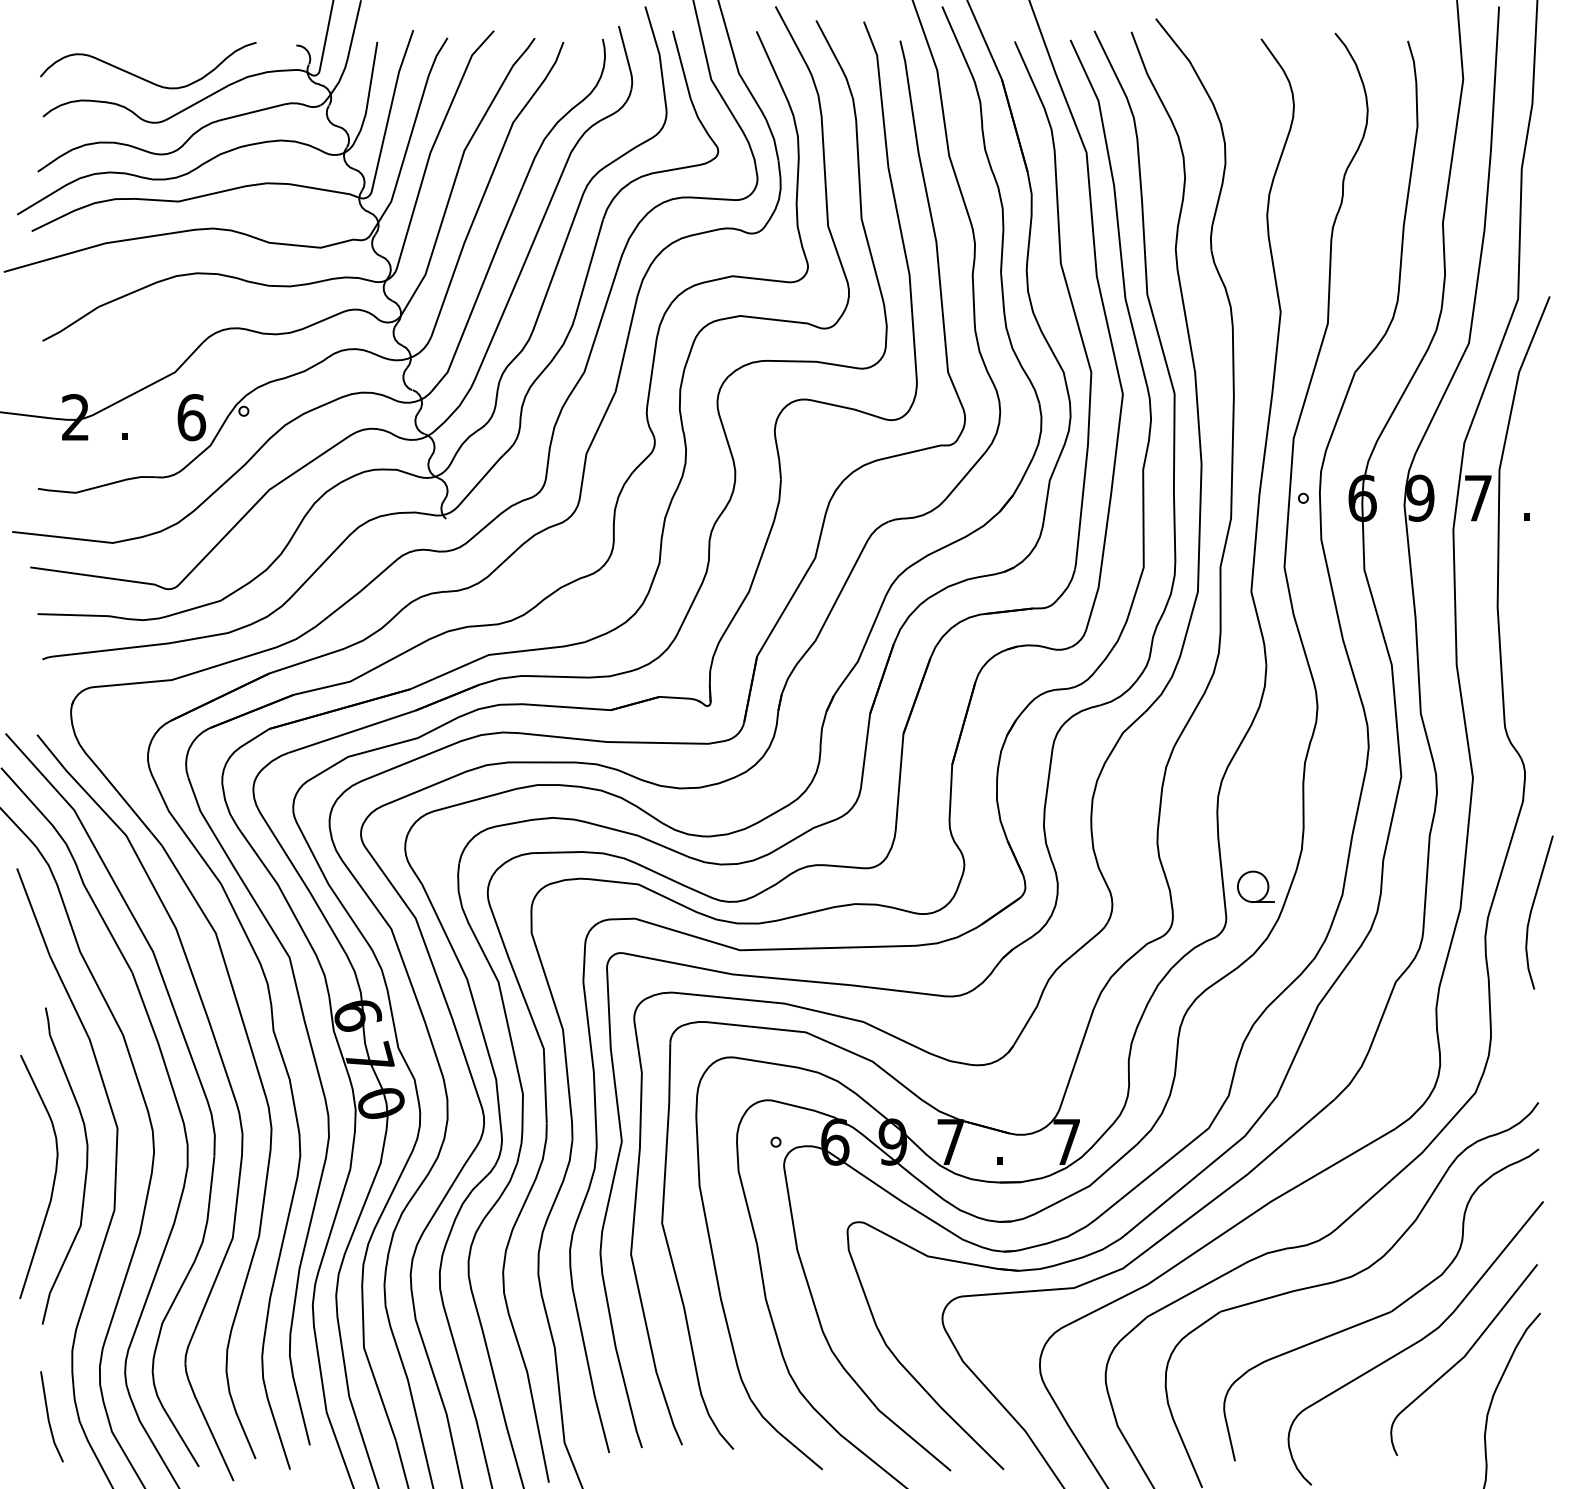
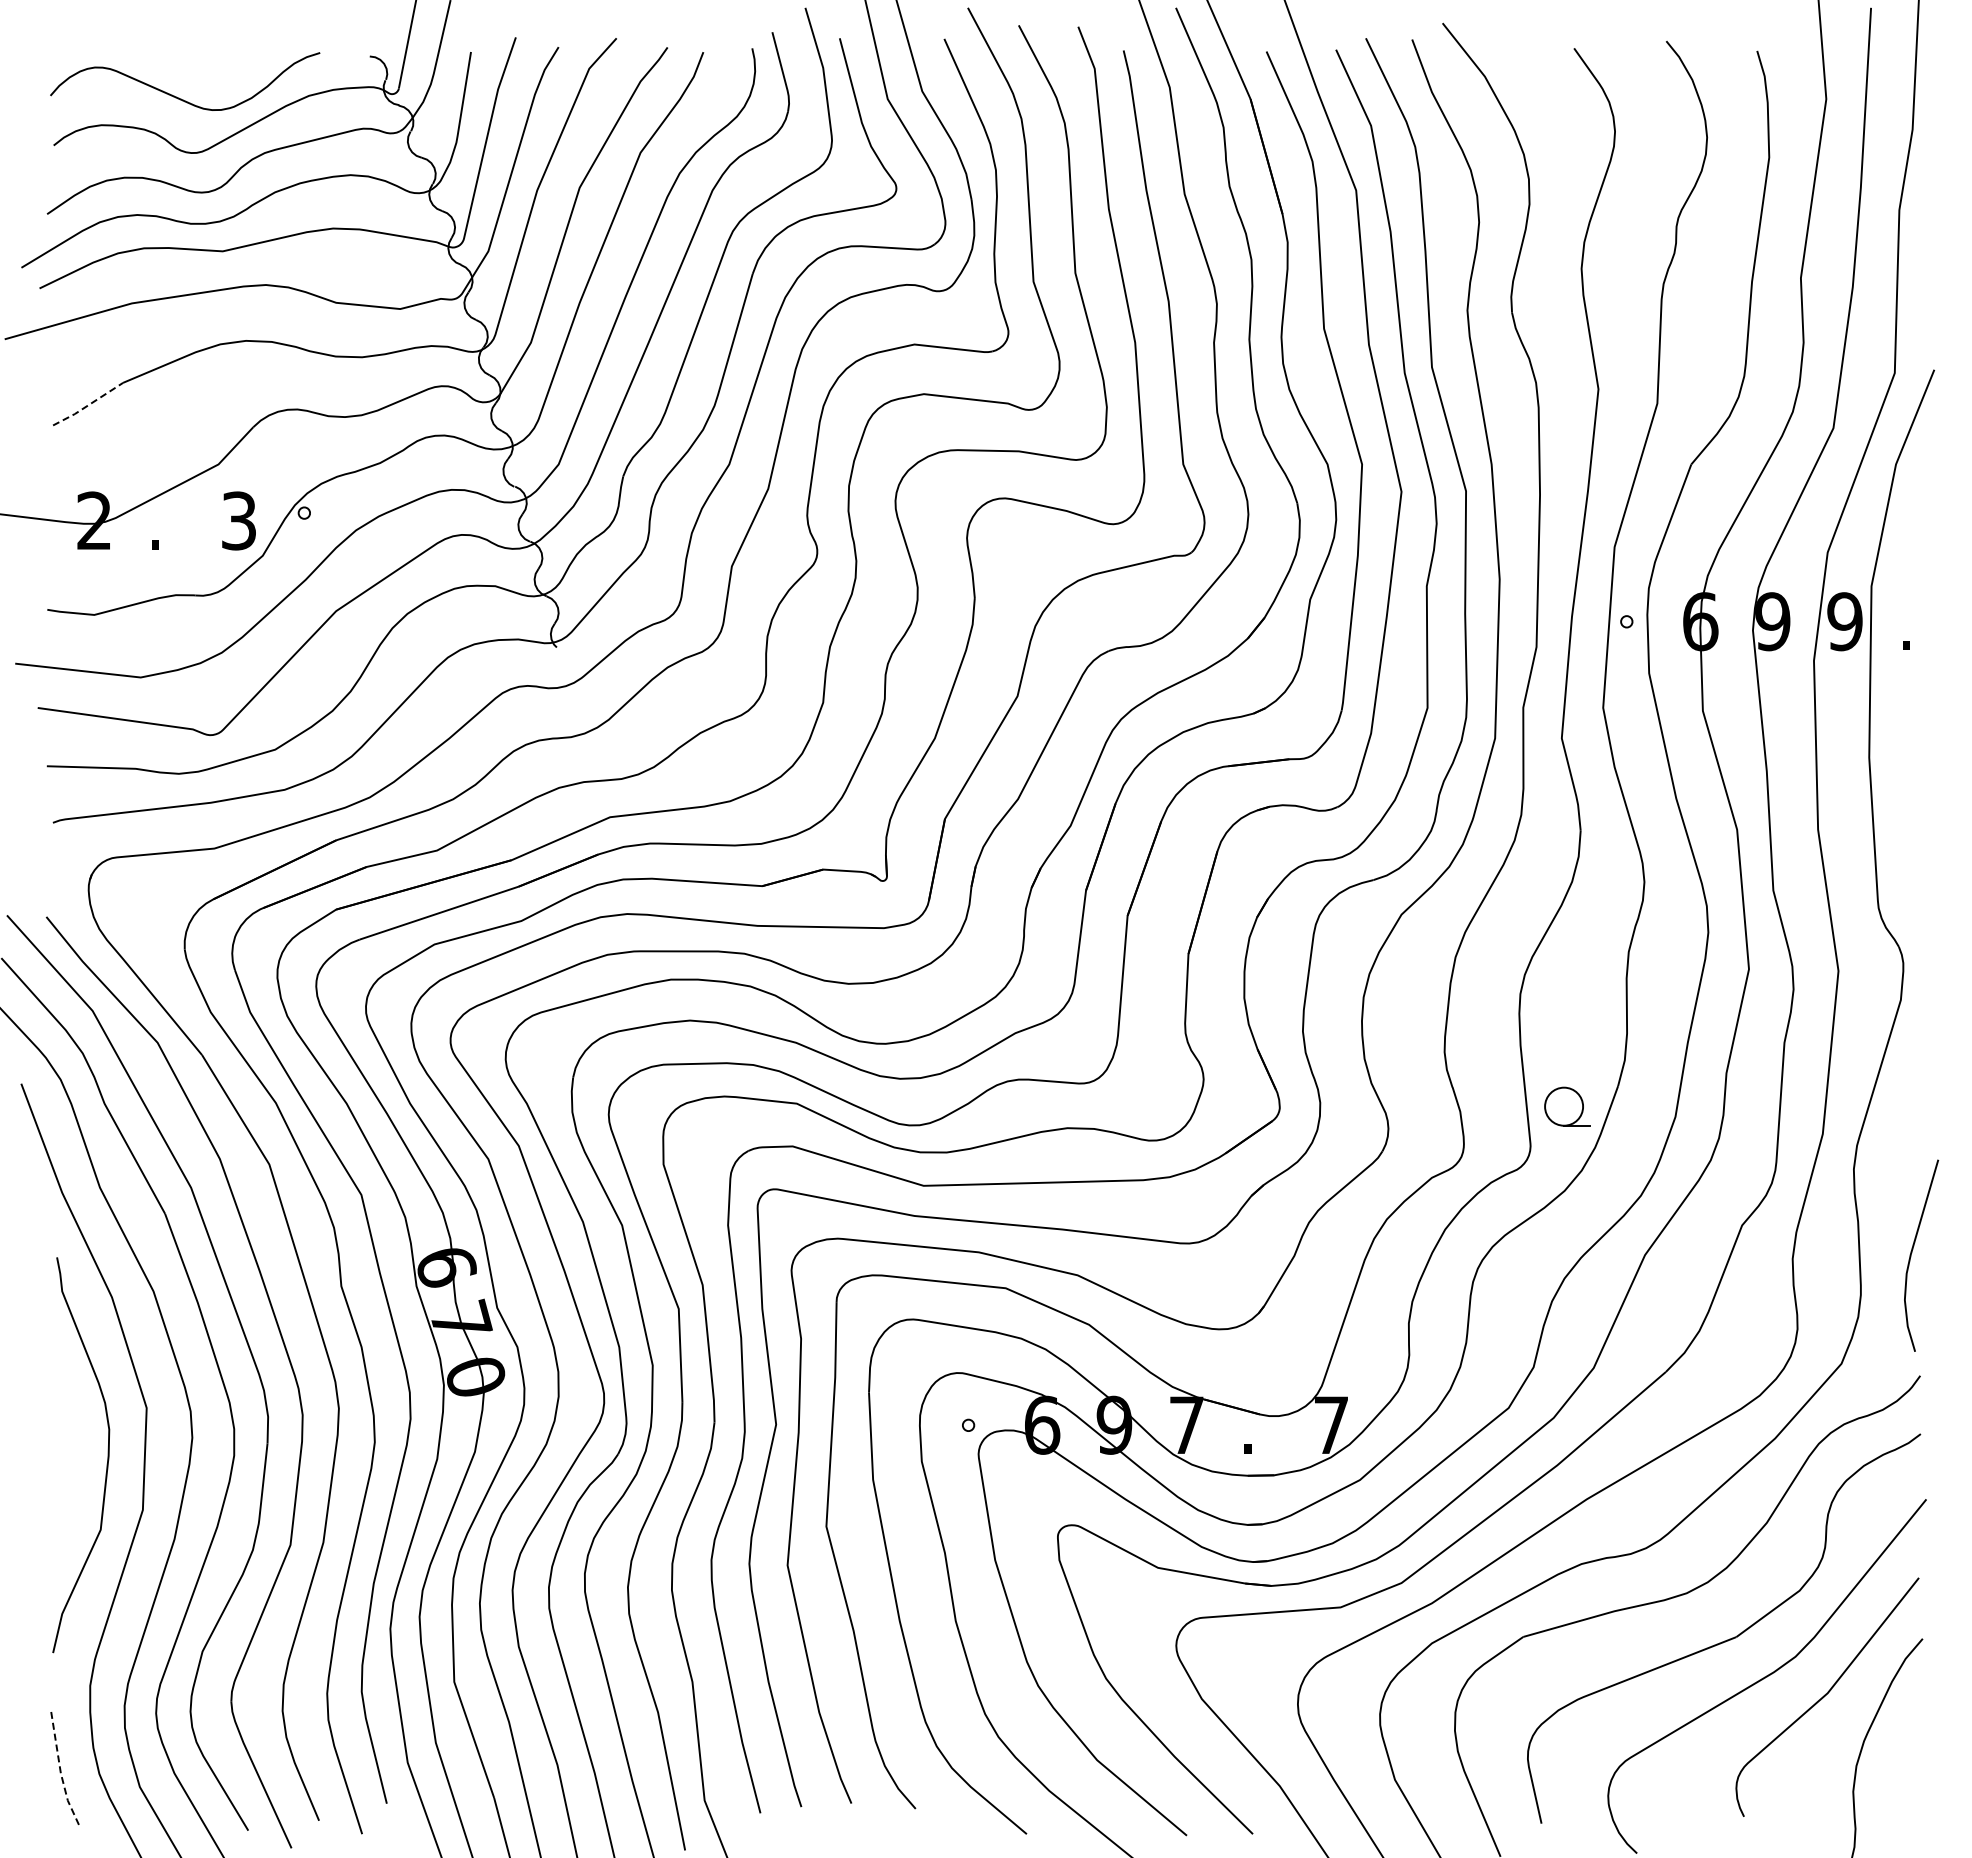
line: (70, 325) -> (88, 405), solid -> dashed
text: (191, 417) -> (239, 520), 6 -> 3
text: (1477, 498) -> (1844, 621), 7 -> 9
curve: (1532, 910) -> (1912, 1253), moved
curve: (53, 1181) -> (66, 1474), removed
line: (48, 1418) -> (60, 1770), solid -> dashed

